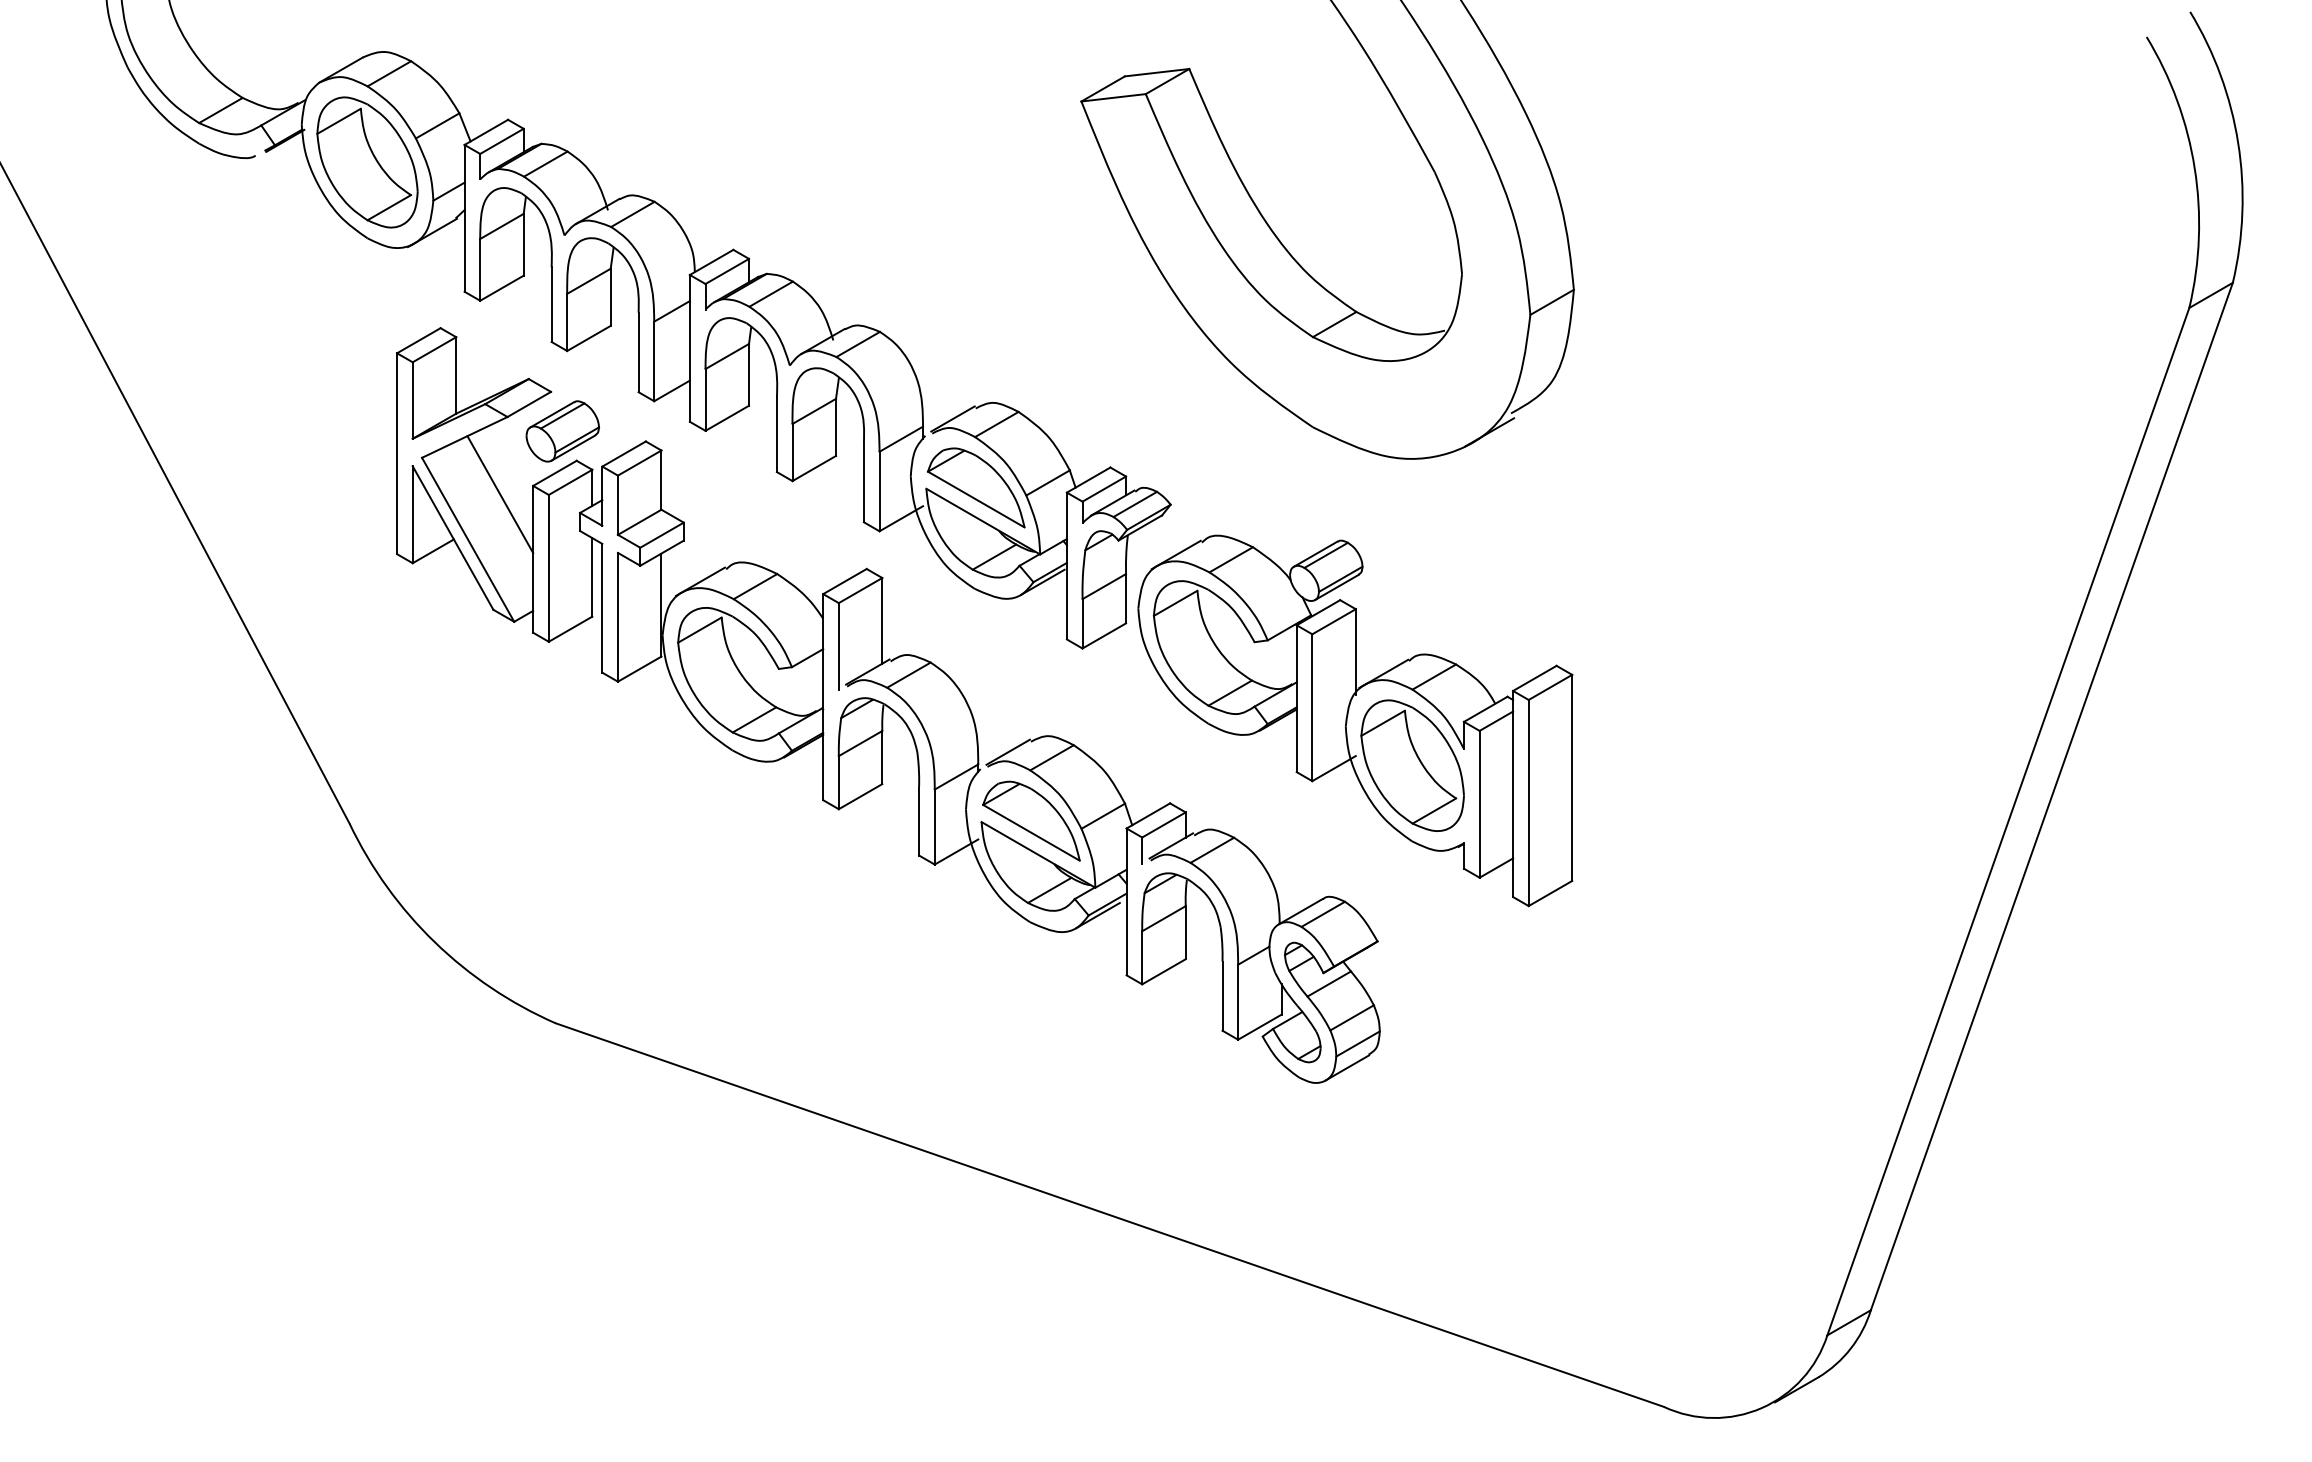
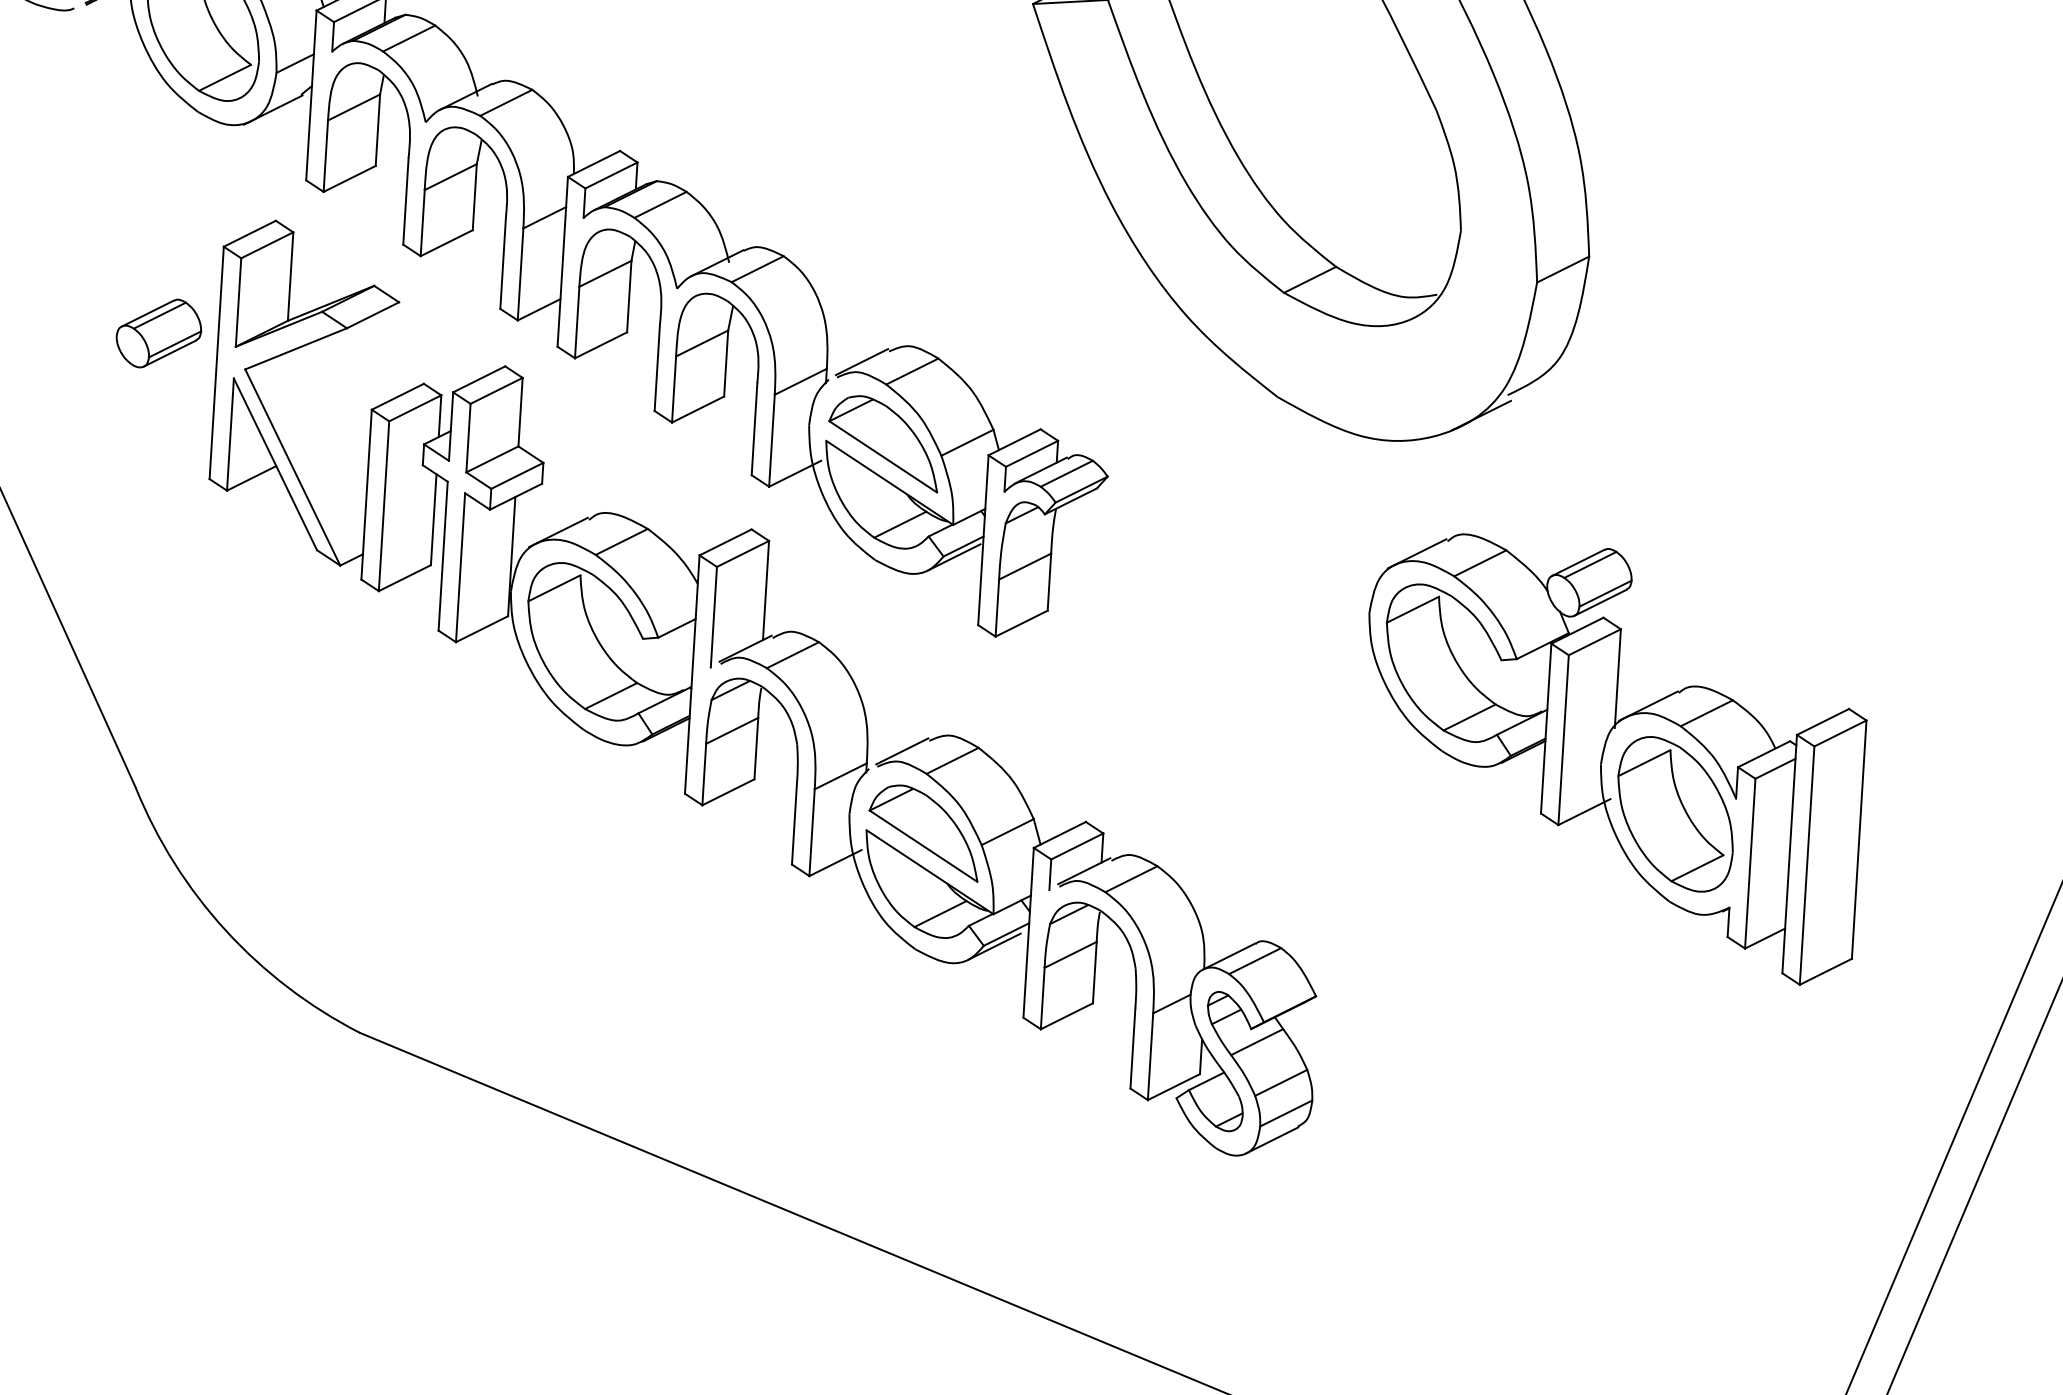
part: (562, 431) -> (158, 333), moved
line: (500, 494) -> (333, 417), removed
part: (1355, 720) -> (1612, 757), moved

